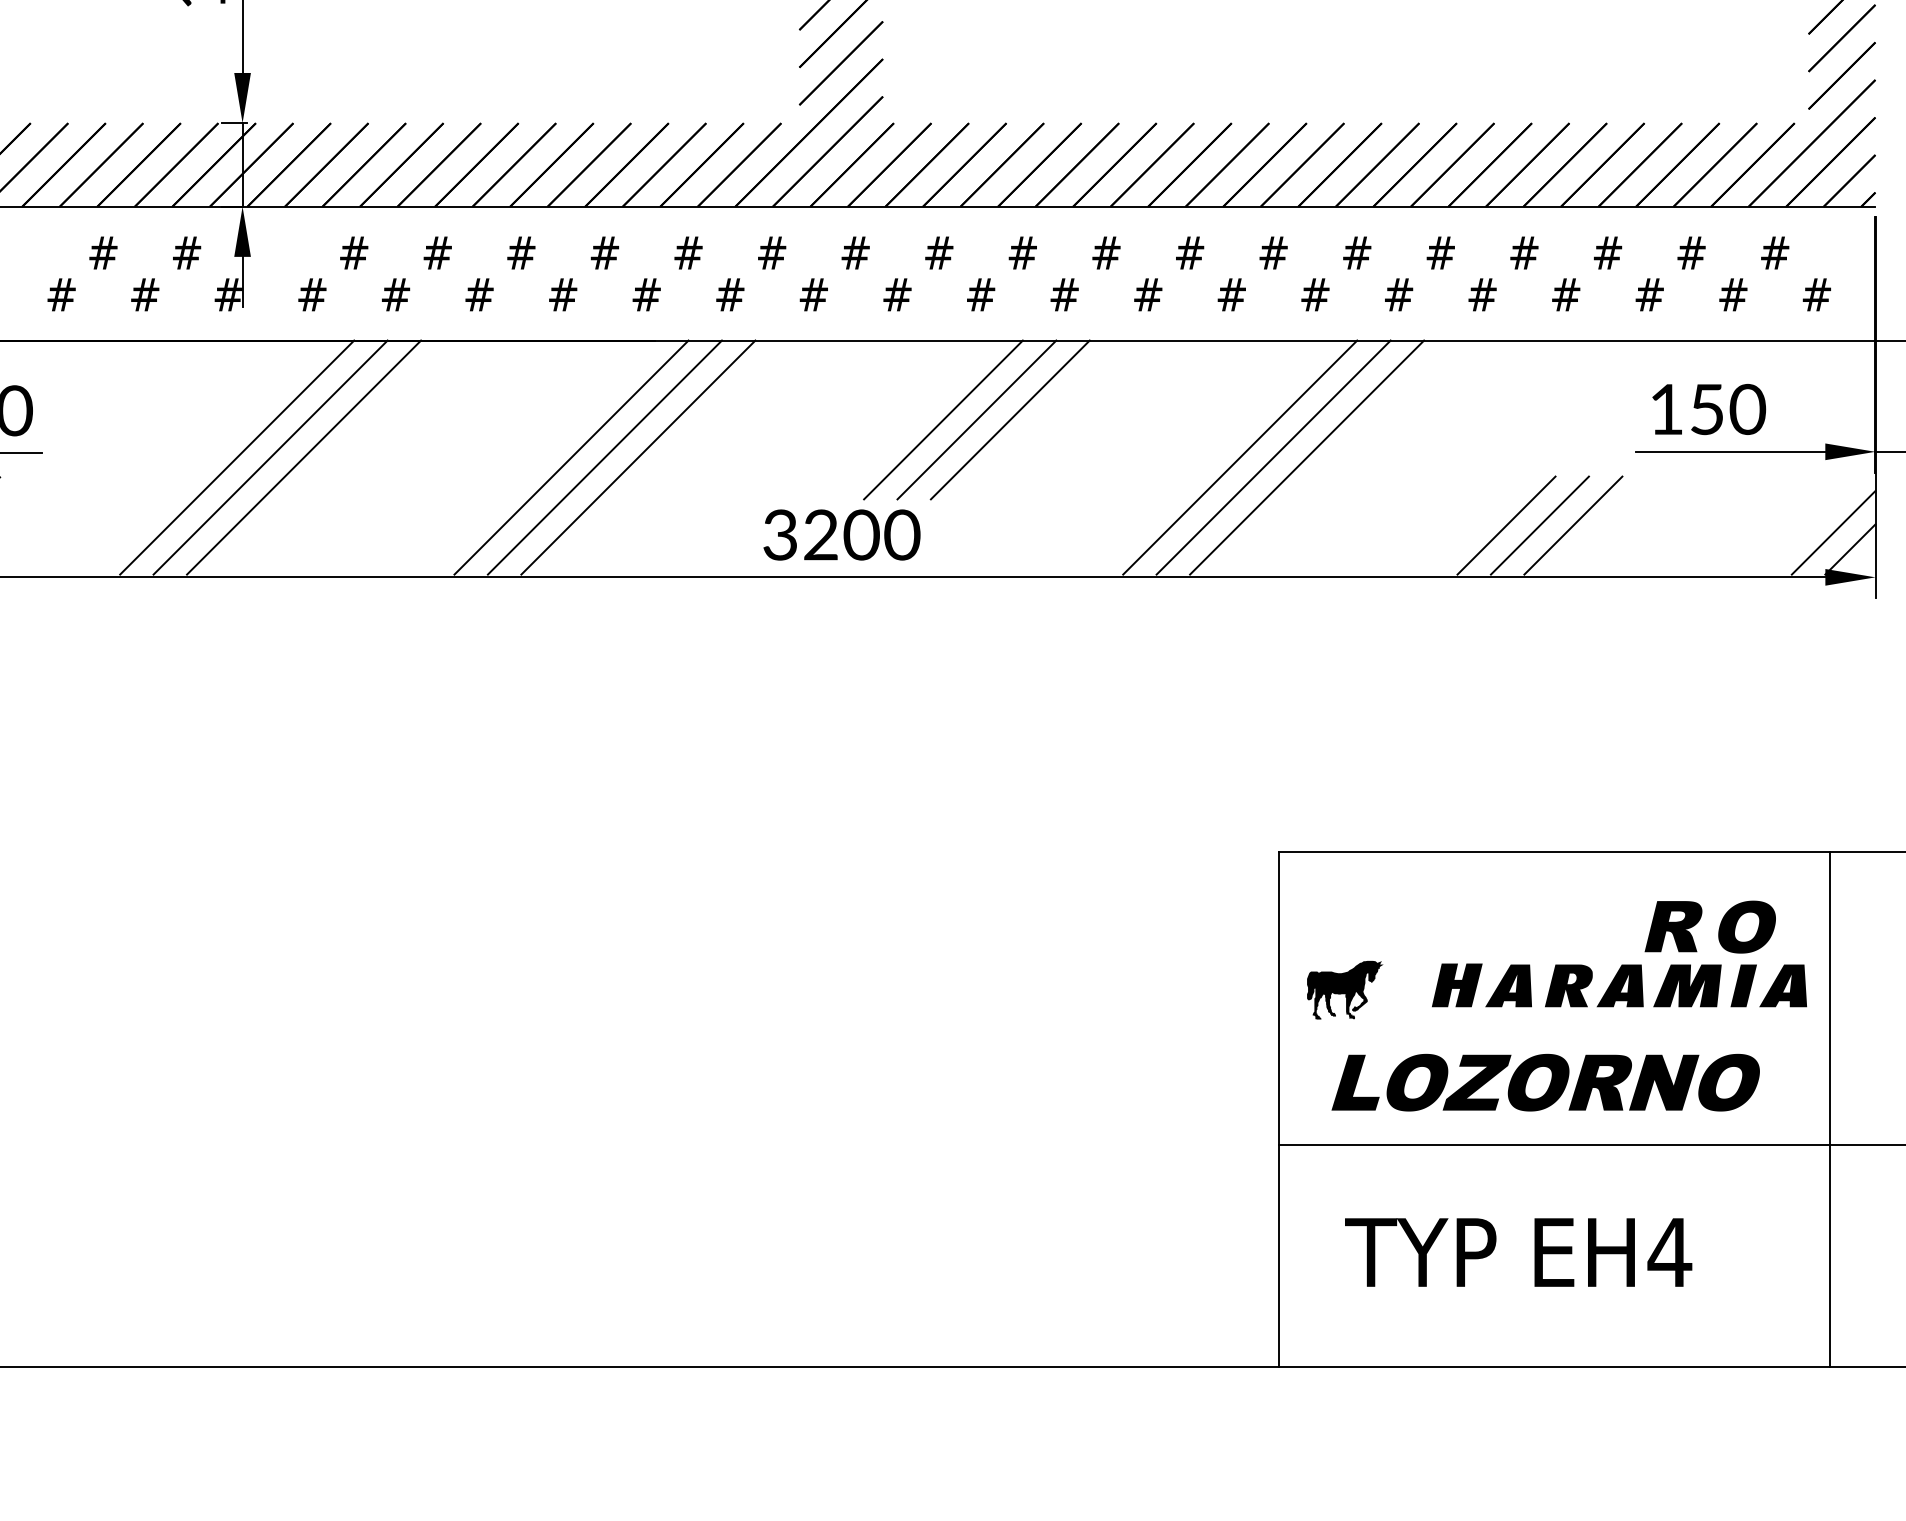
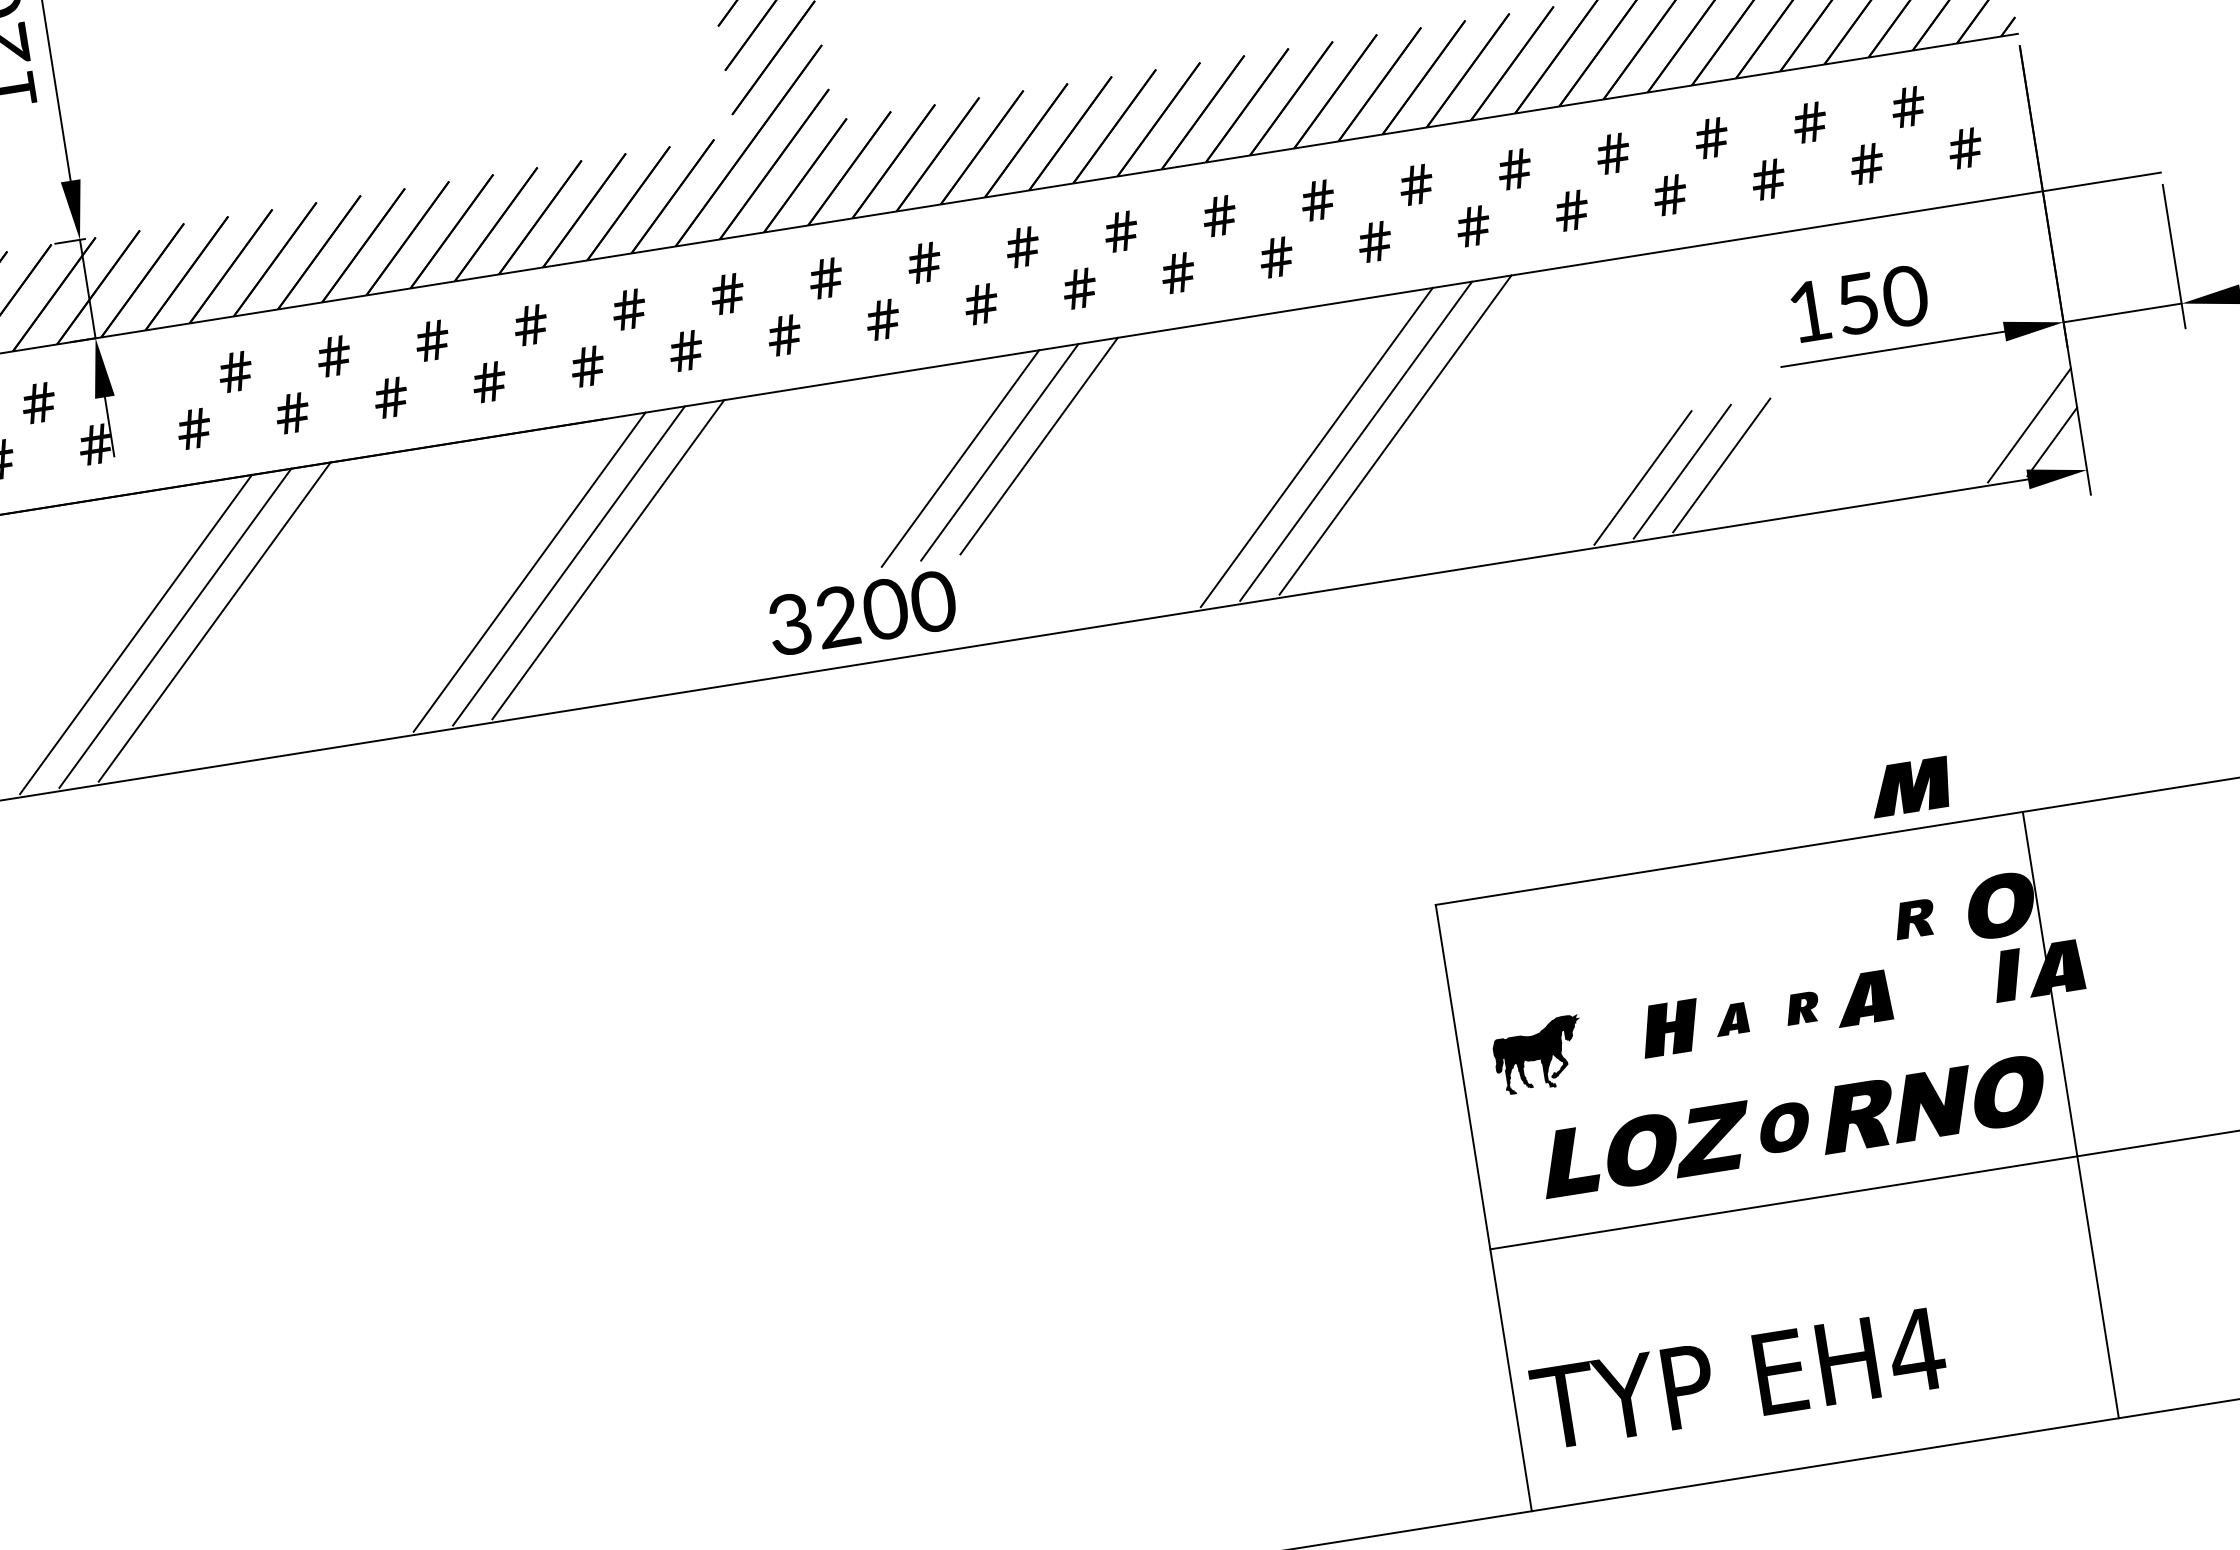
part: (1673, 926) -> (1914, 918), size x0.6
part: (1508, 985) -> (1731, 1018), size x0.6
part: (1568, 985) -> (1801, 1007), size x0.6
part: (1687, 985) -> (1910, 786), moved
part: (1538, 1082) -> (1784, 1127), size x0.7
line: (1830, 1109) -> (2070, 1114), moved
text: (1518, 1252) -> (1738, 1378), moved

